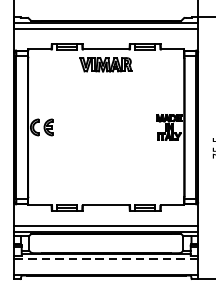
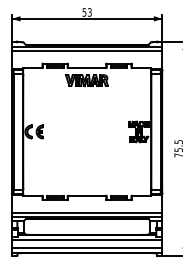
line: (105, 258) -> (86, 239), dashed -> solid
line: (105, 269) -> (86, 248), added

